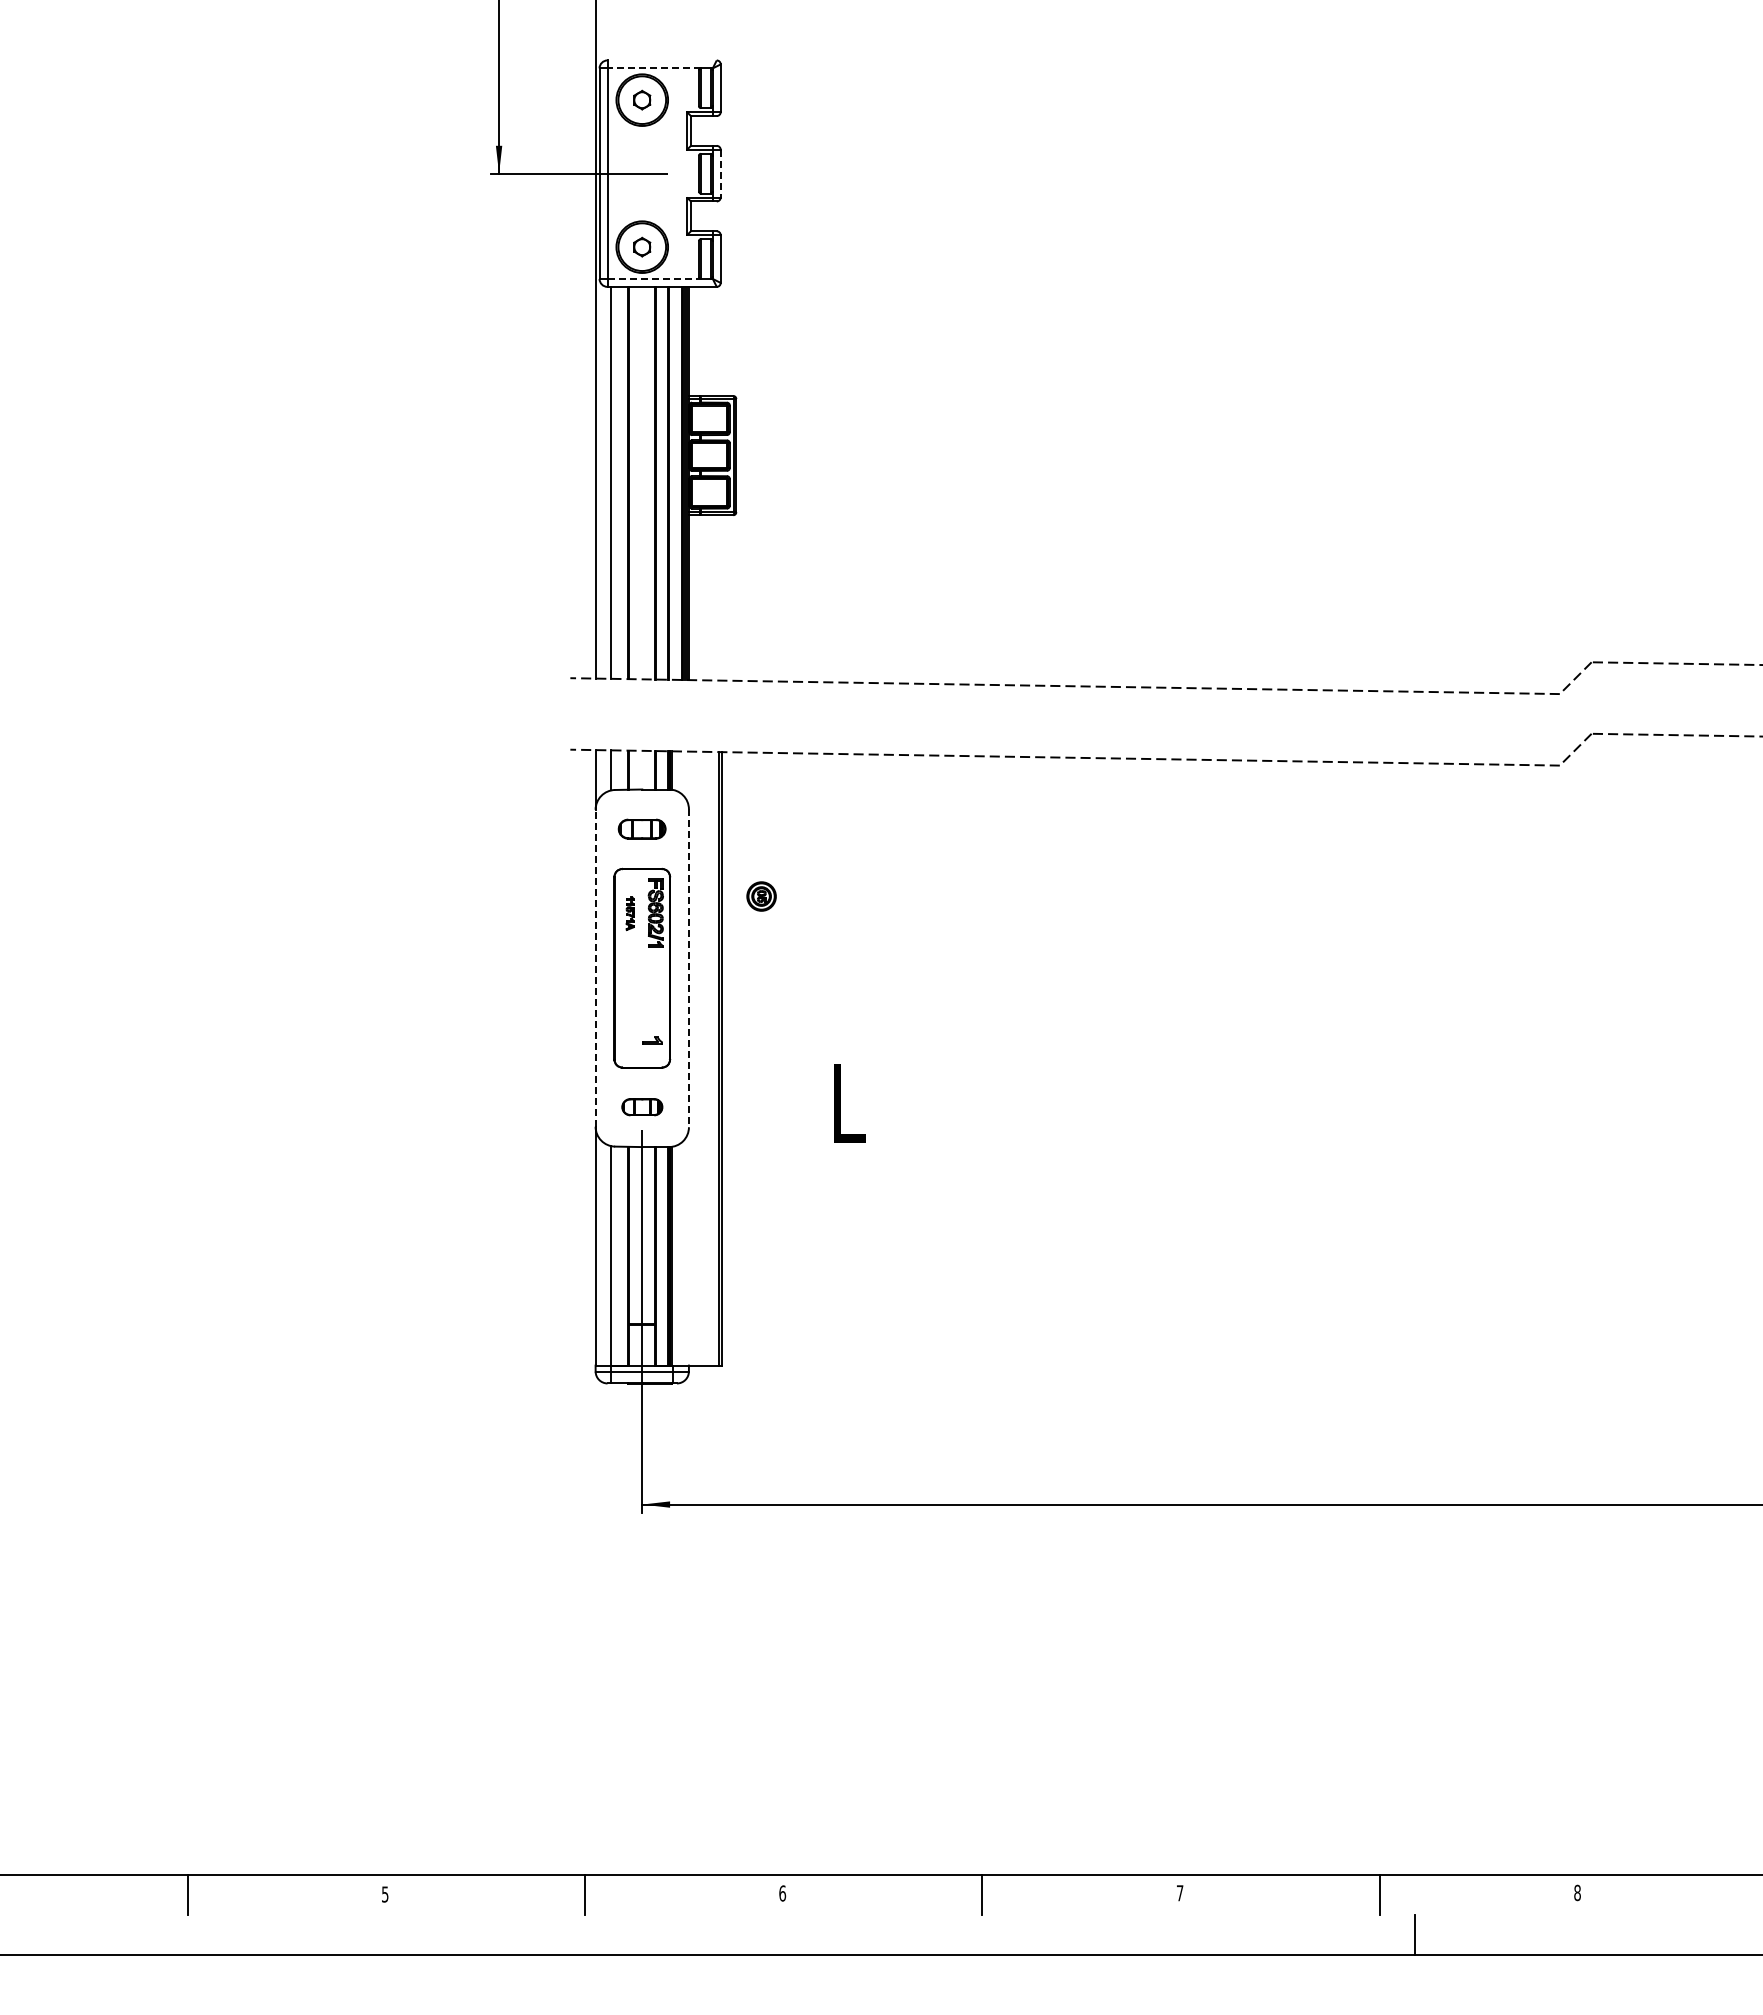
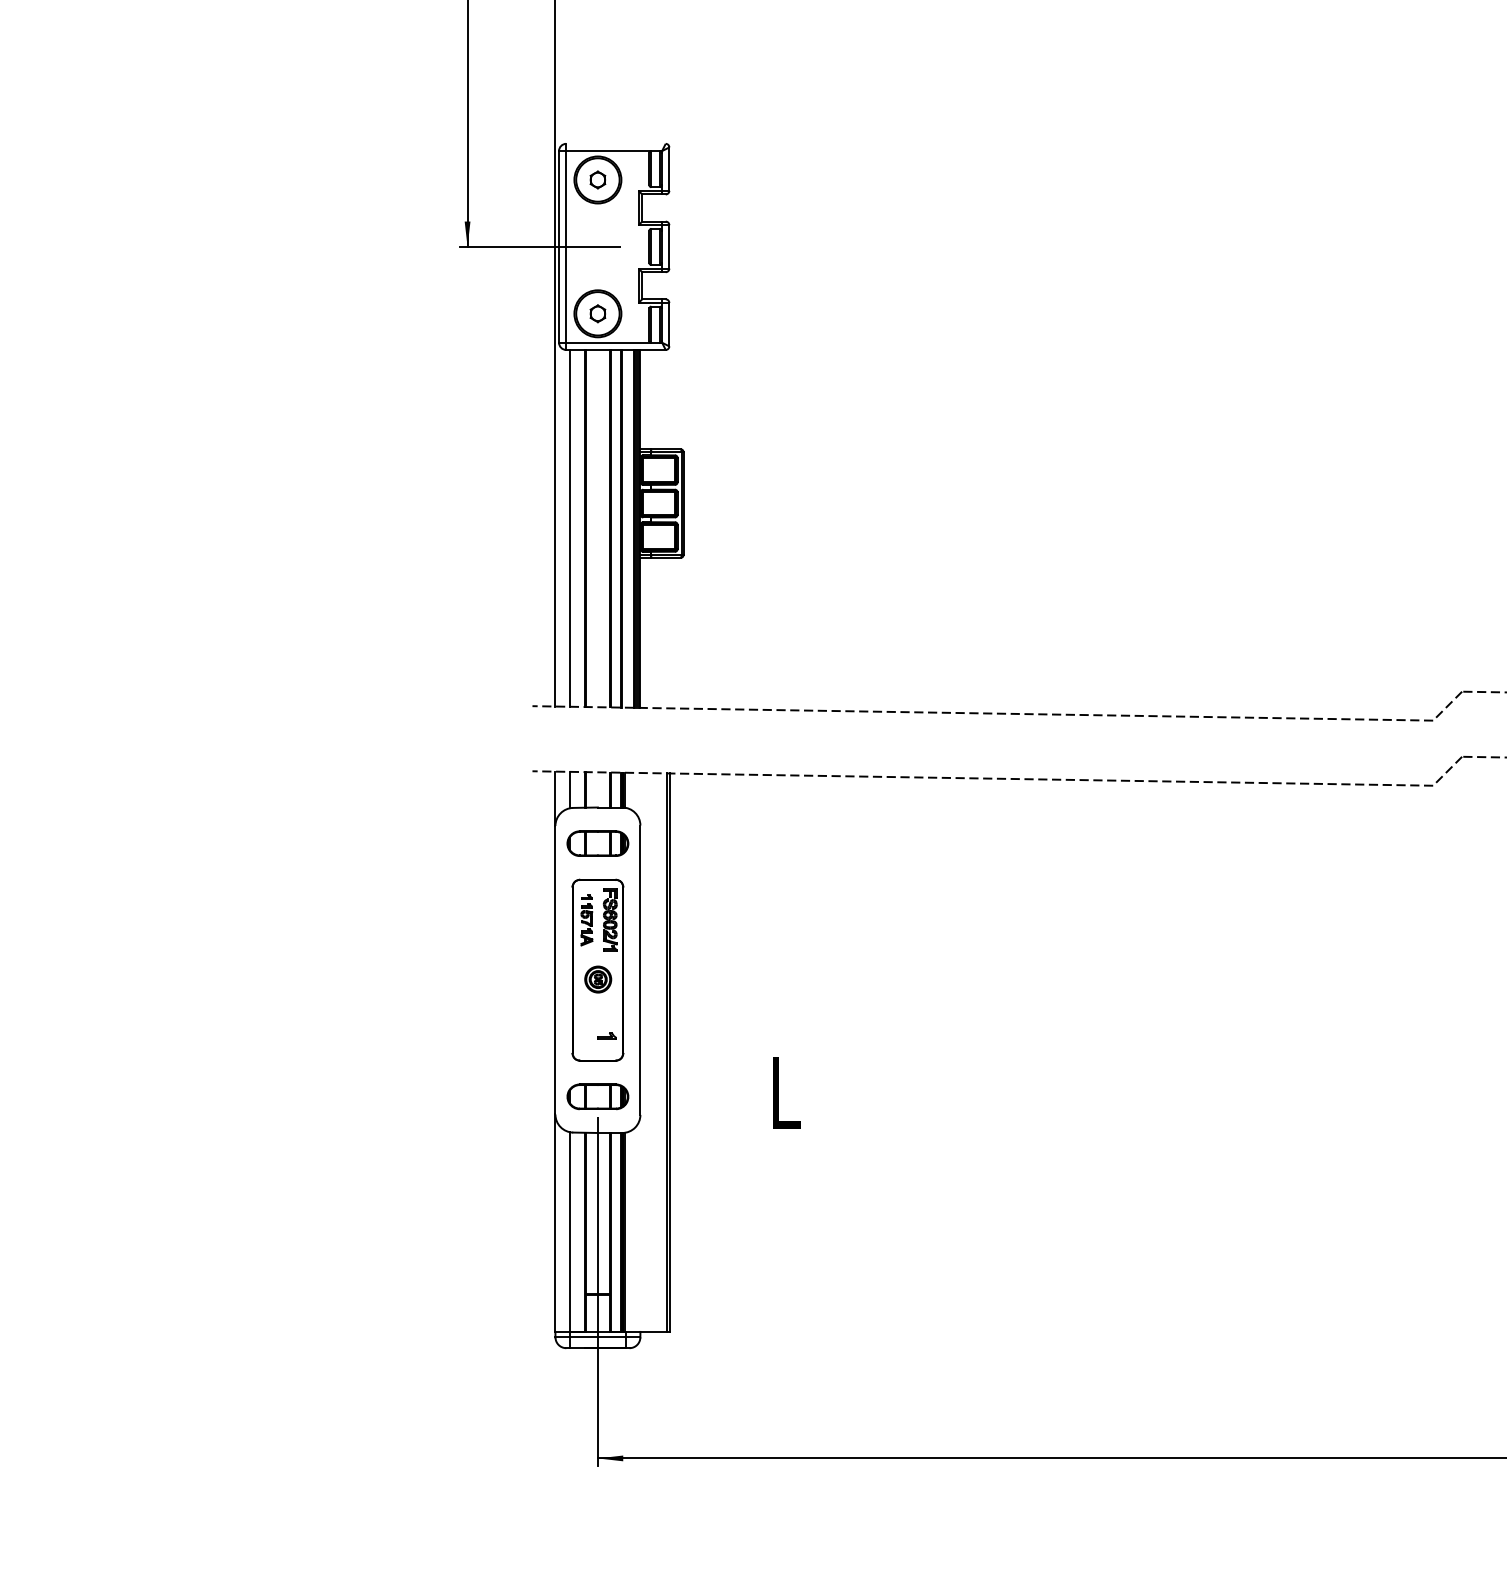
line: (654, 68) -> (609, 151), dashed -> solid
line: (720, 173) -> (669, 246), dashed -> solid
line: (654, 278) -> (609, 342), dashed -> solid
part: (641, 828) -> (597, 842), size x1.43
part: (761, 896) -> (598, 979), moved
part: (630, 913) -> (587, 920), size x1.67
line: (595, 967) -> (555, 969), dashed -> solid
line: (688, 968) -> (640, 970), dashed -> solid
part: (642, 1106) -> (598, 1096), size x1.67

